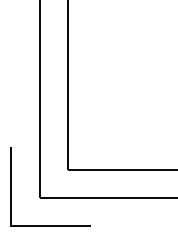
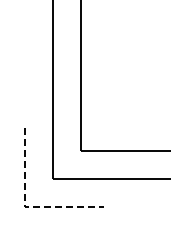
line: (11, 226) -> (24, 207), solid -> dashed

